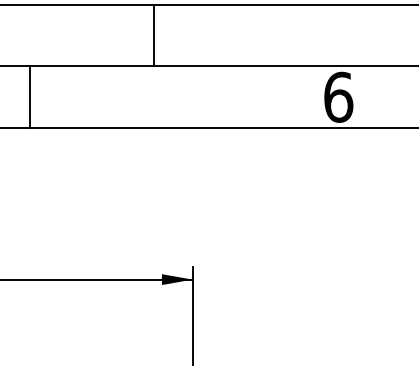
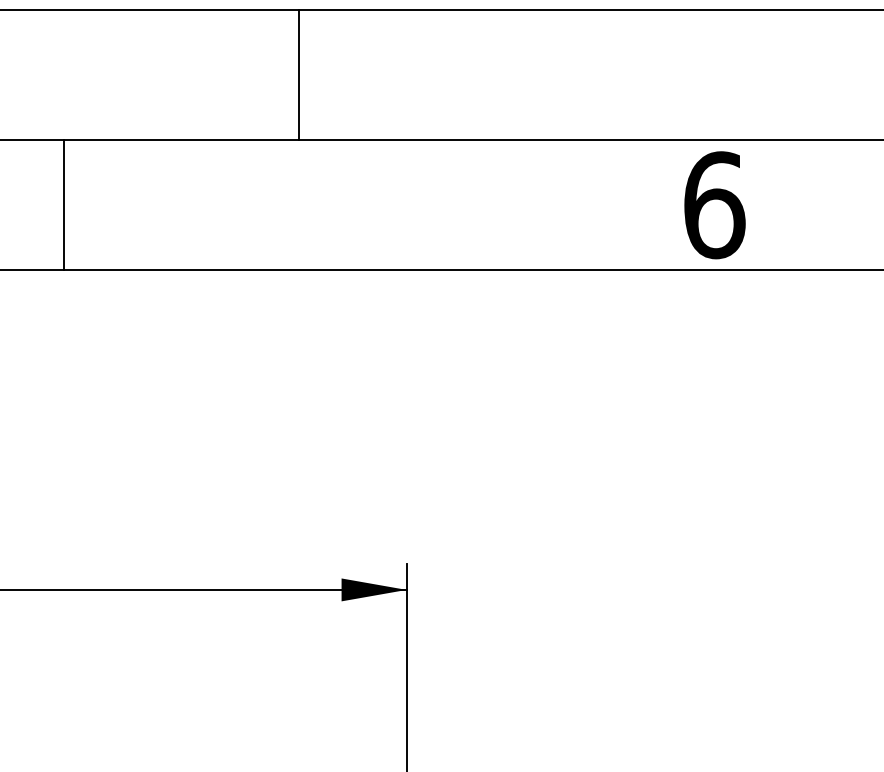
line: (153, 35) -> (298, 74), moved

